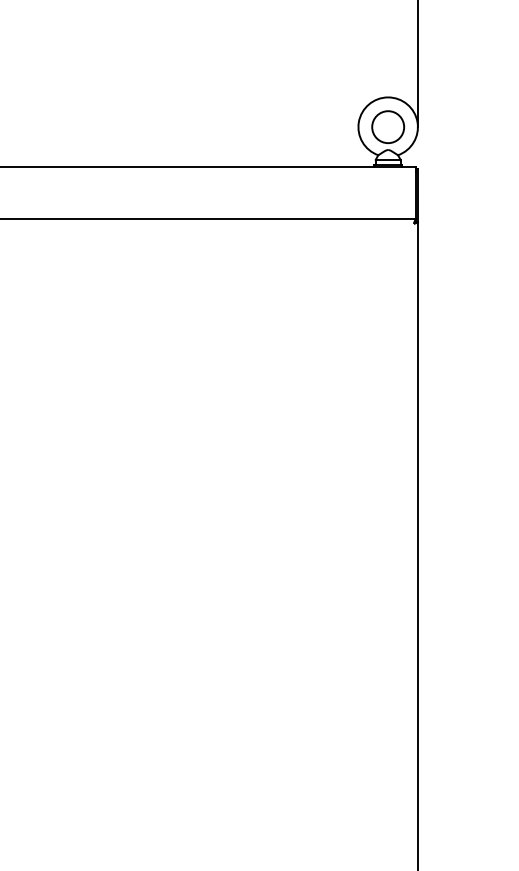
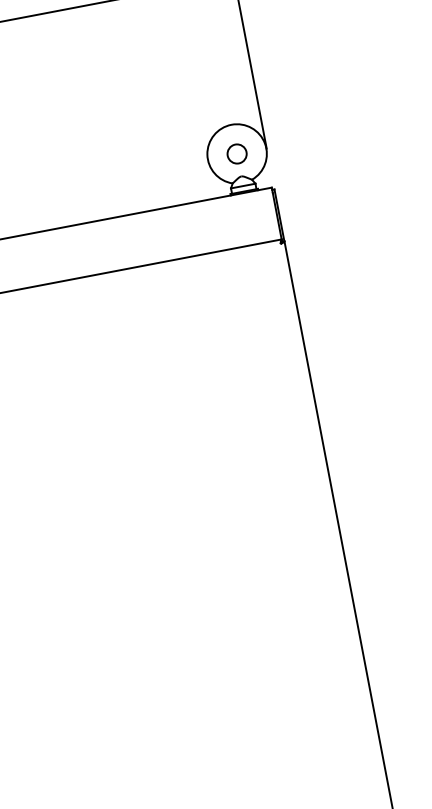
circle: (388, 127) -> (237, 154), size x0.6

